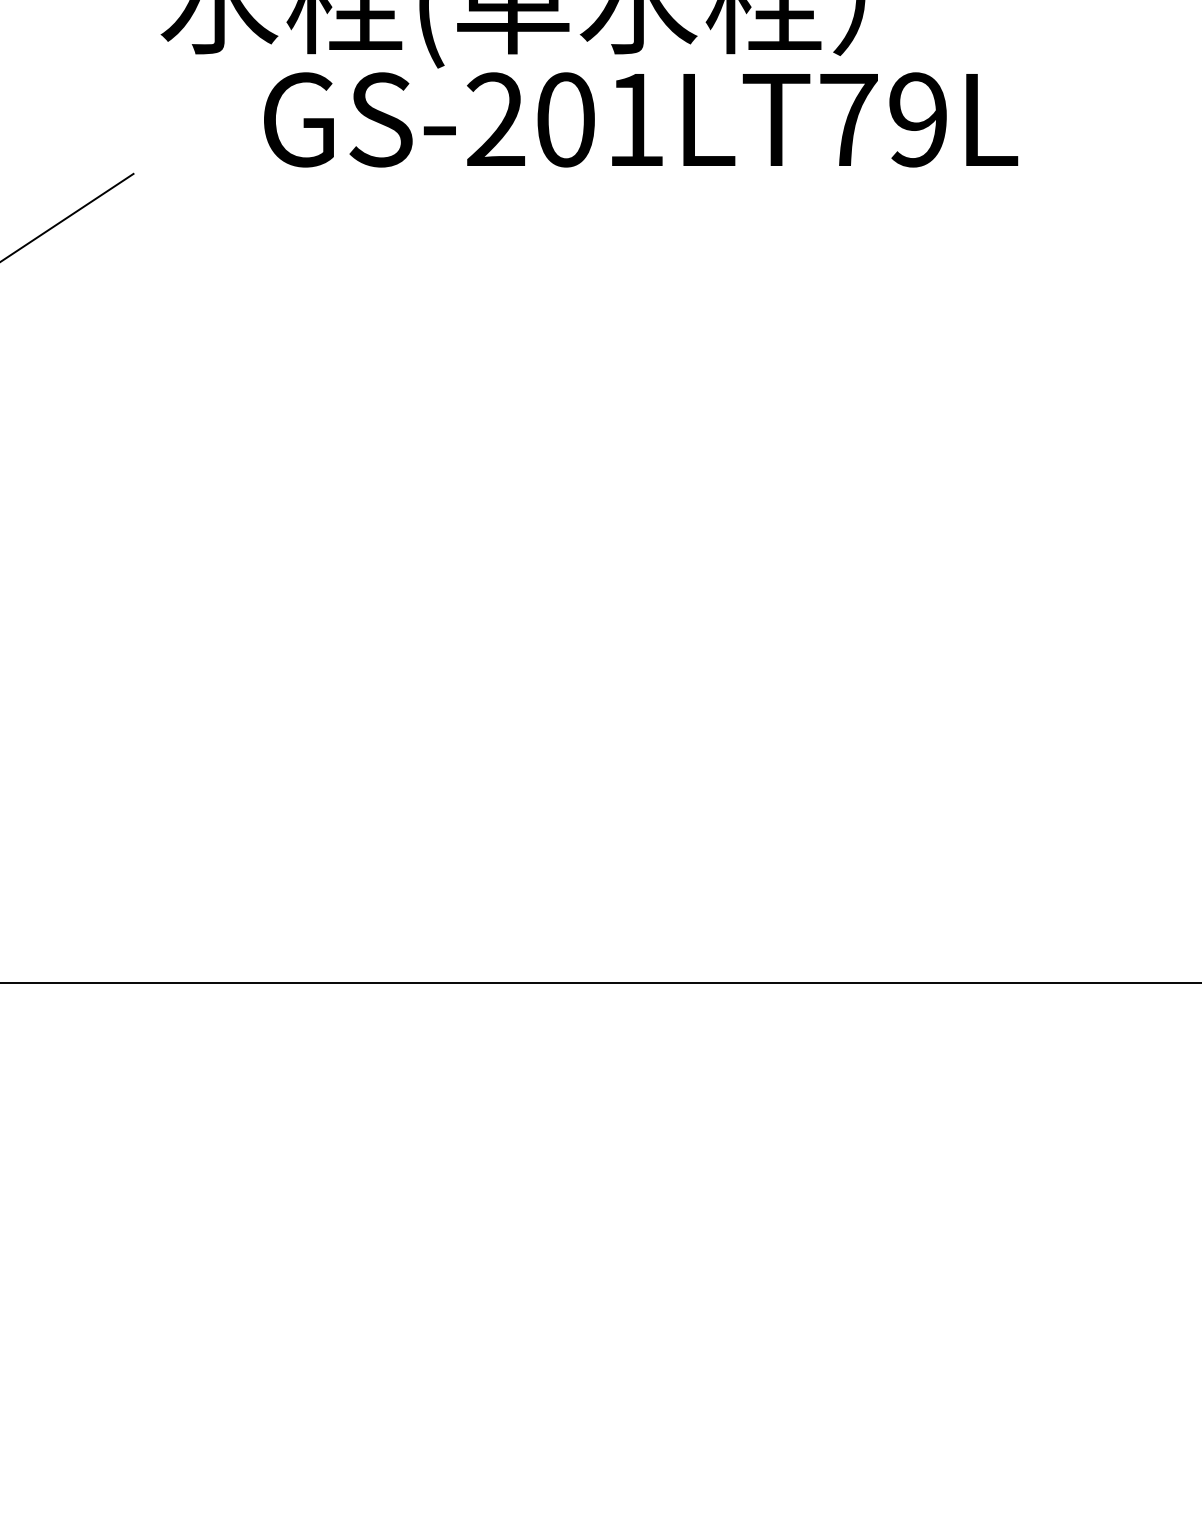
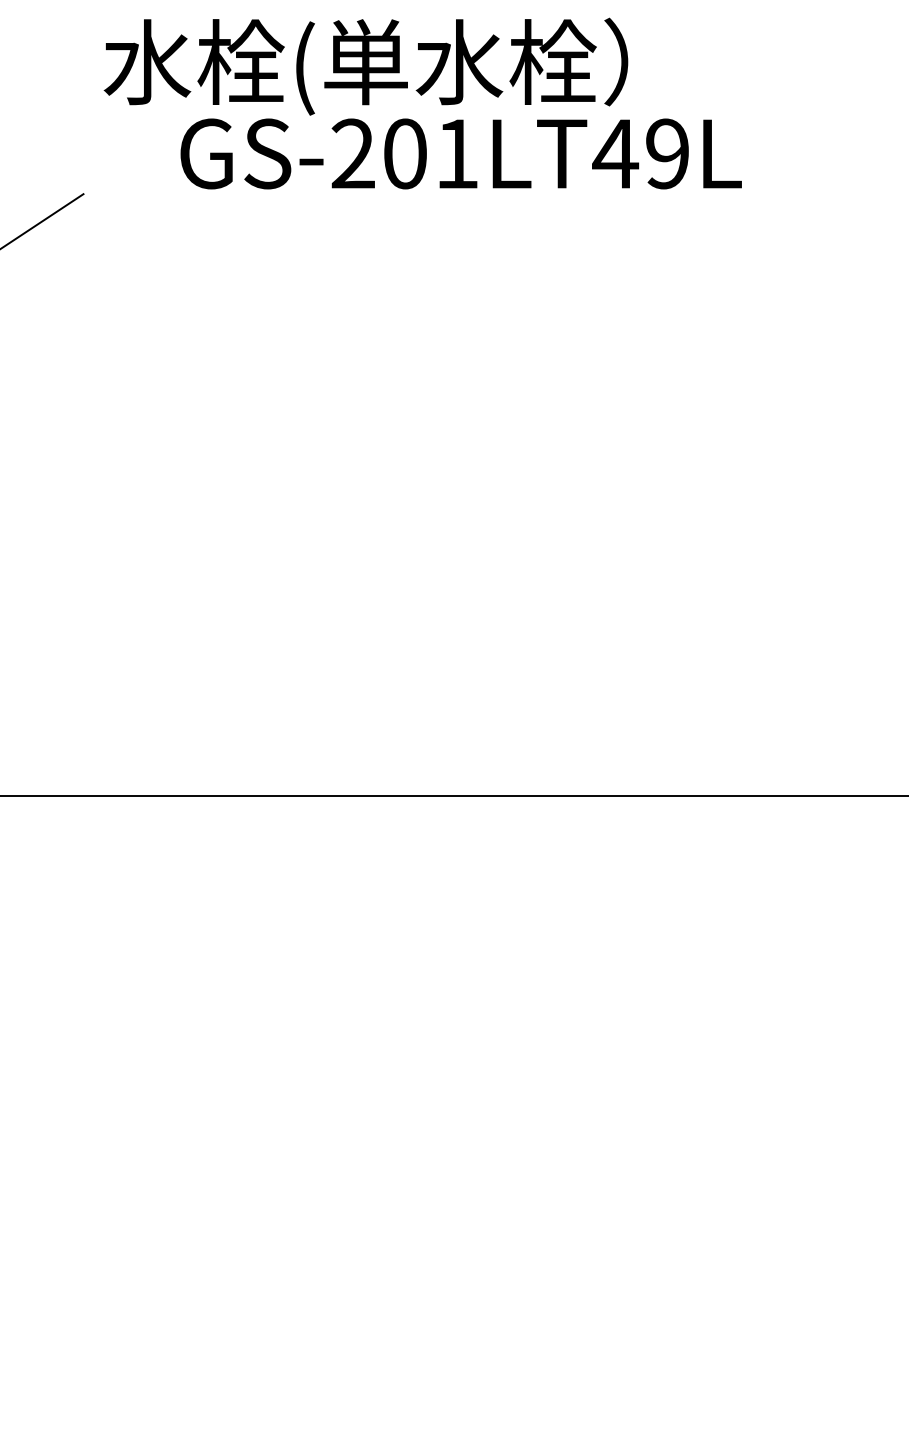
text: (848, 119) -> (615, 153), GS-201LT79L -> GS-201LT49L

